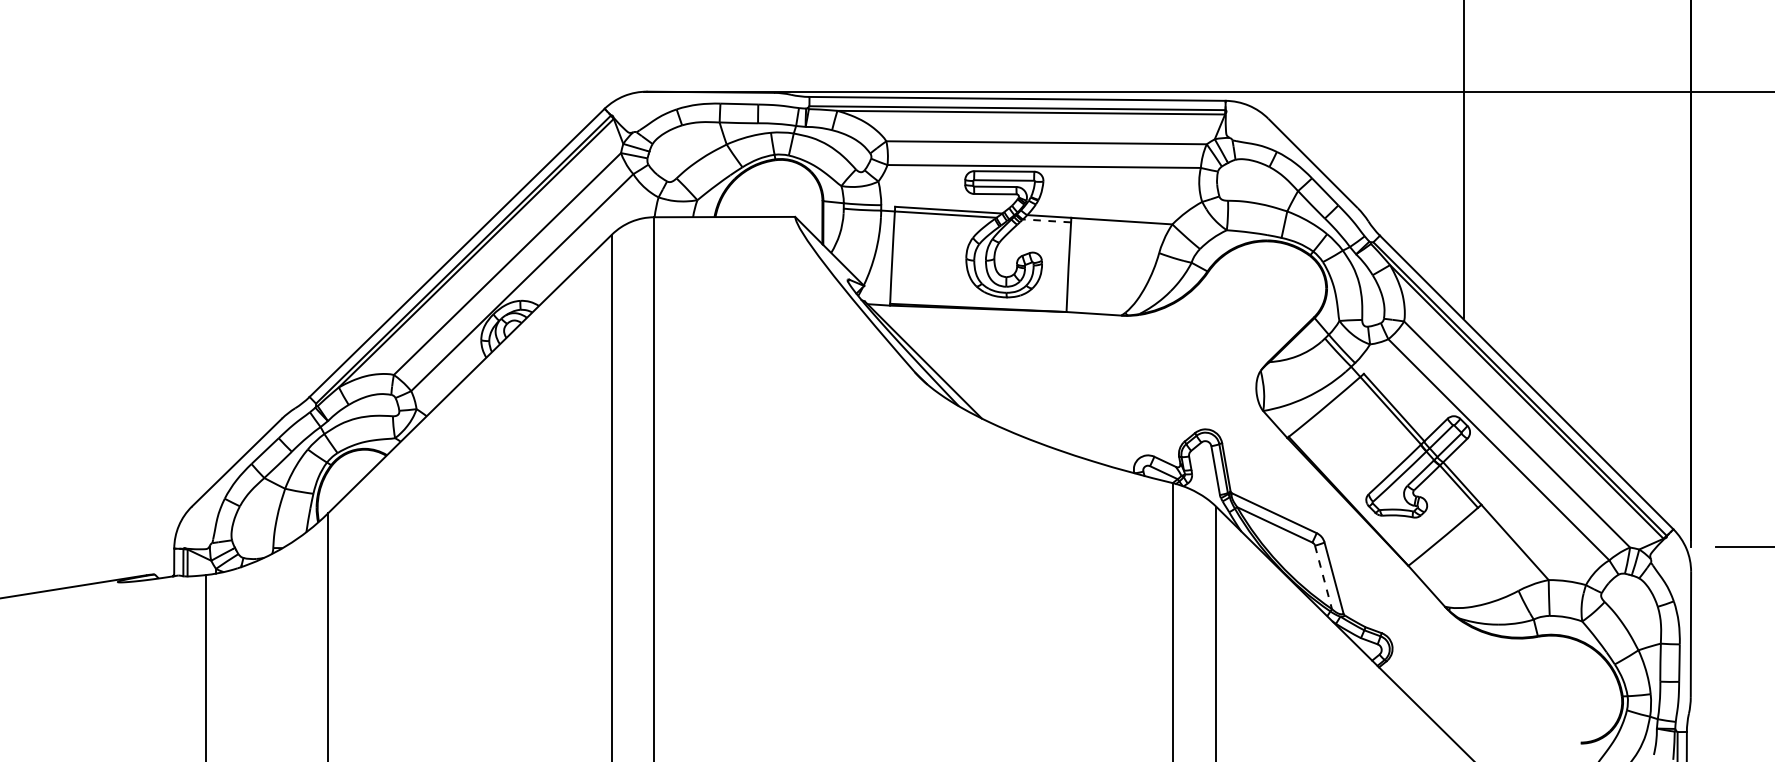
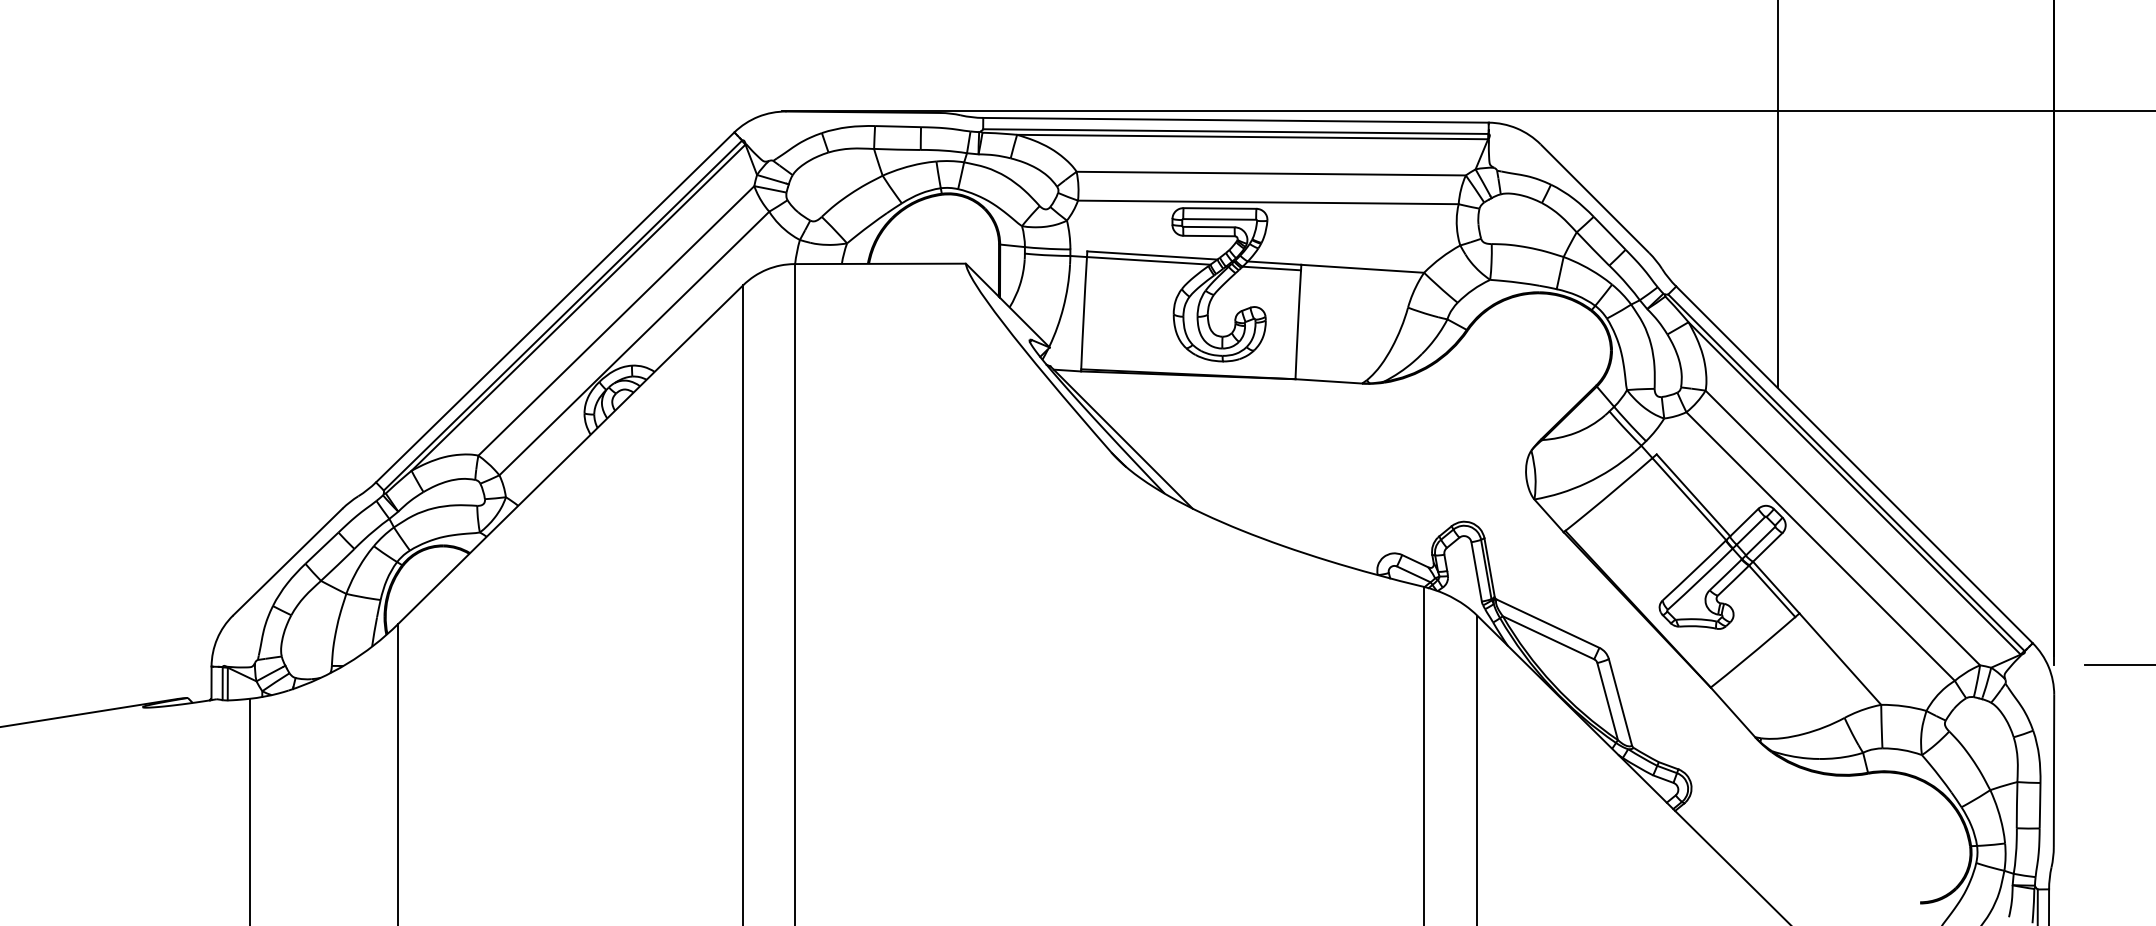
line: (1046, 220) -> (1271, 268), dashed -> solid
line: (1323, 577) -> (1607, 701), dashed -> solid

